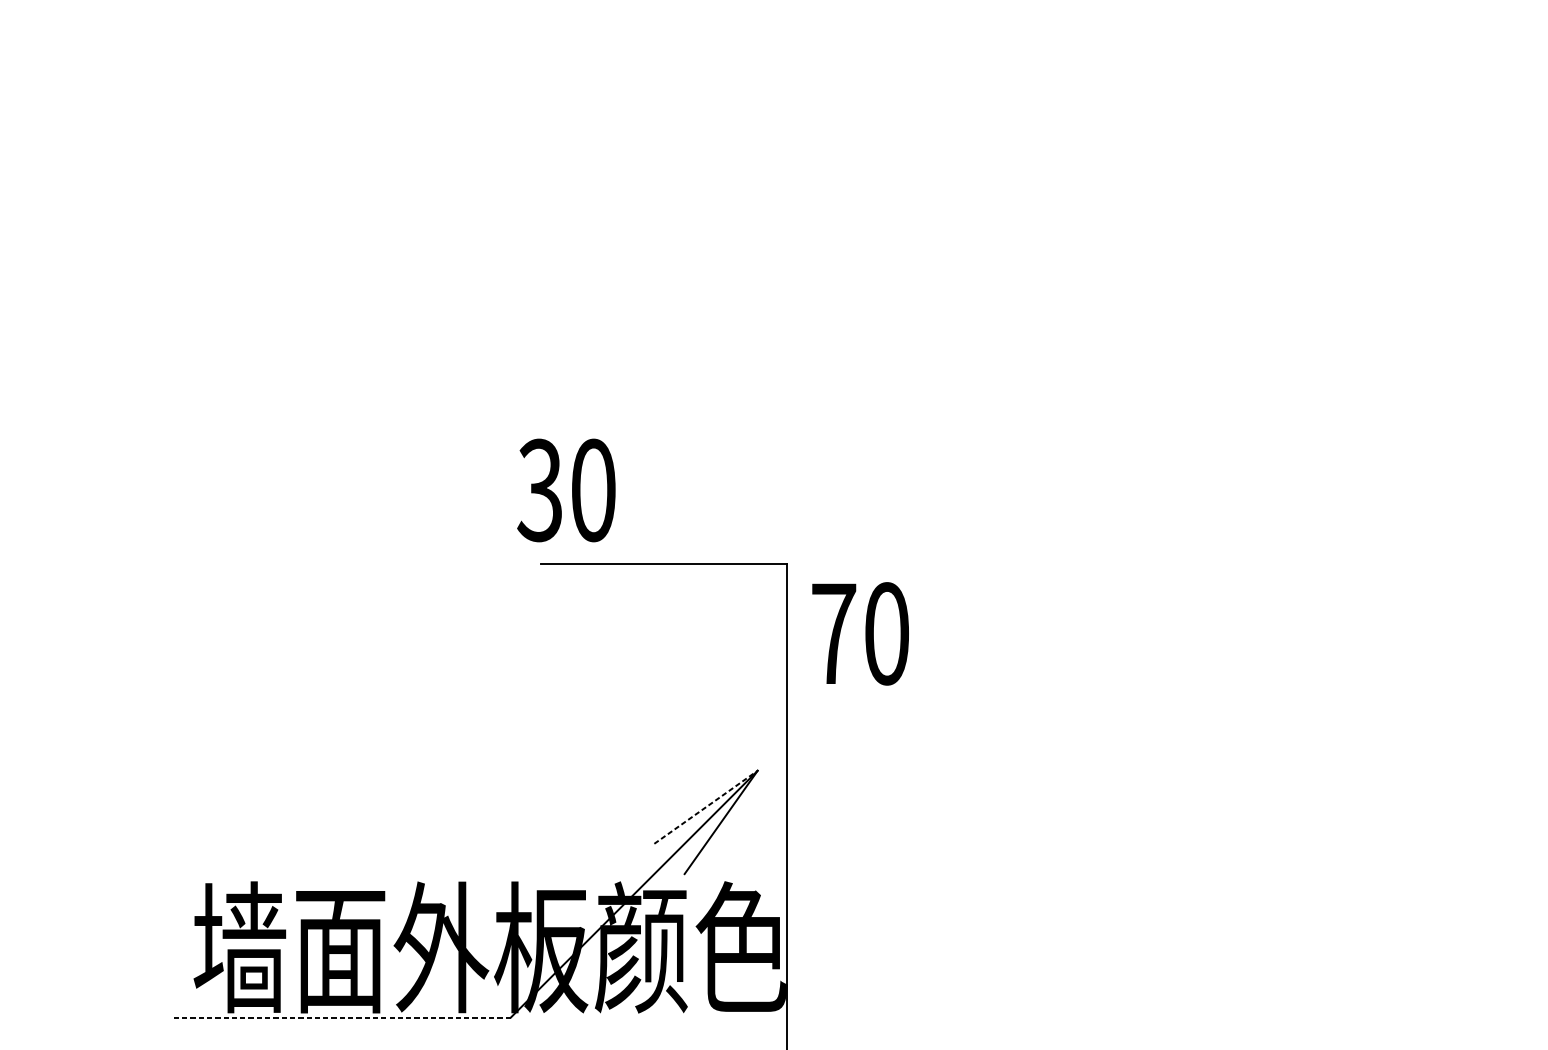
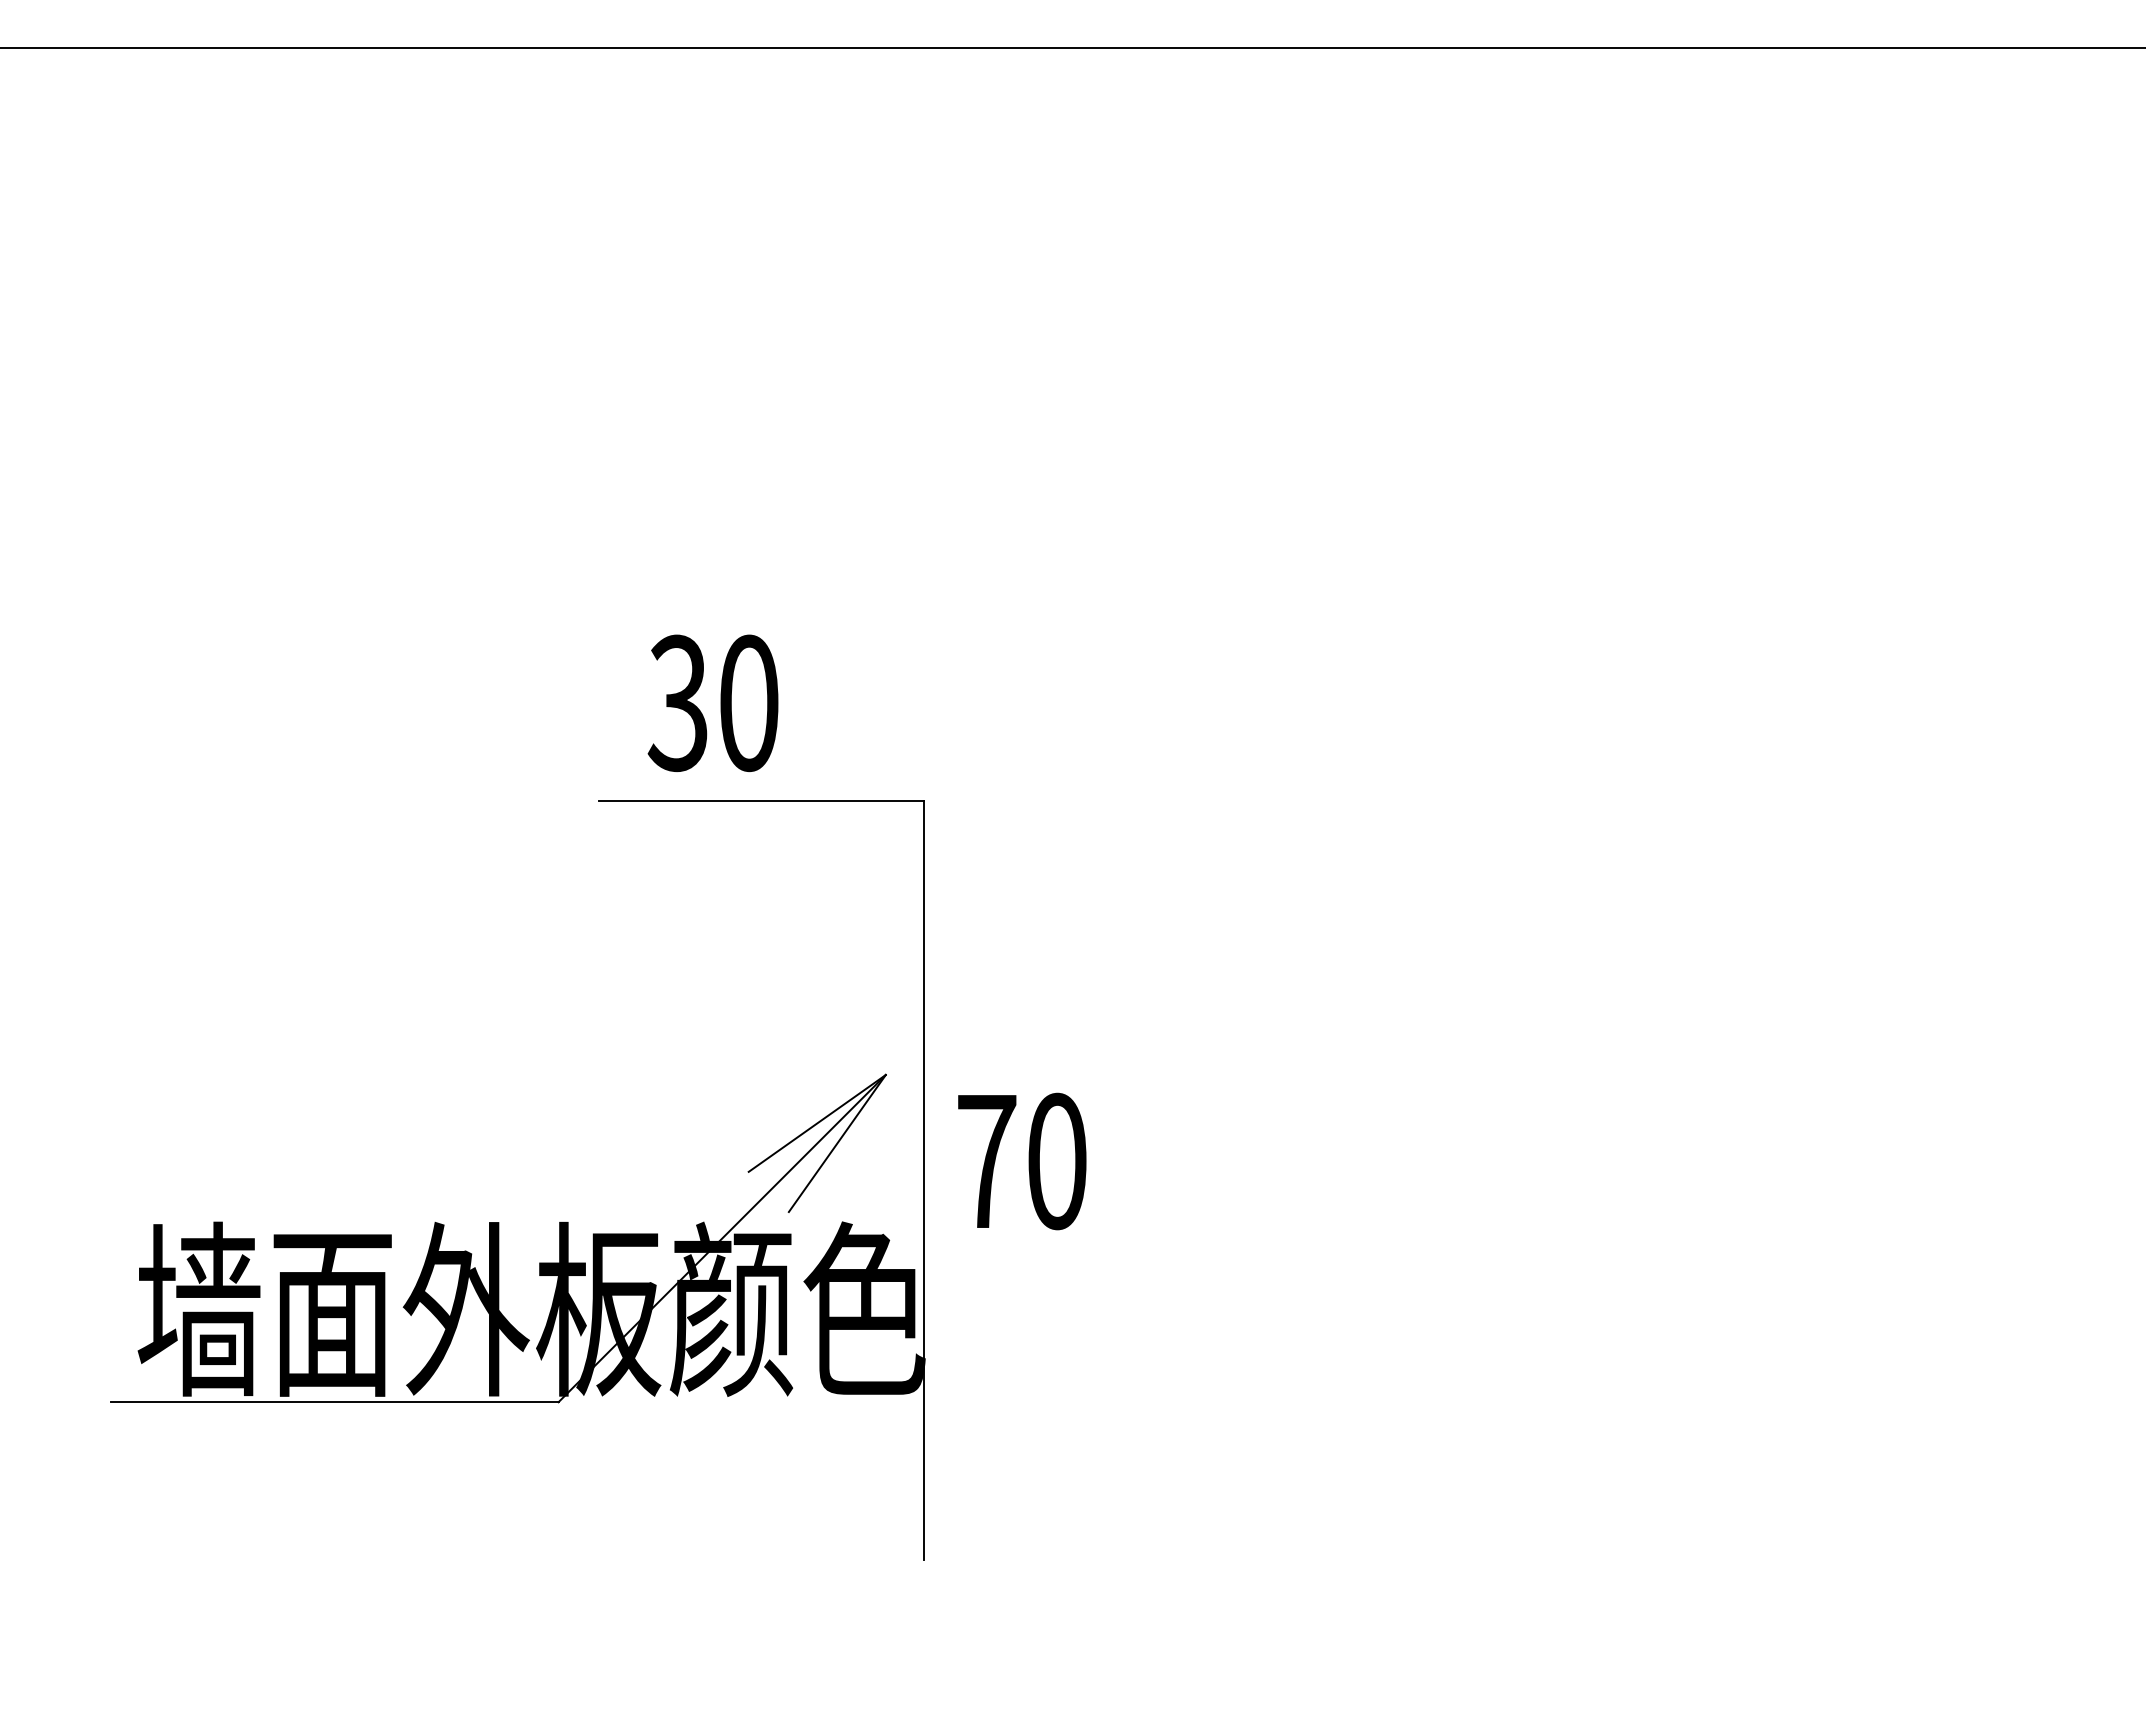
text: (565, 490) -> (712, 703), moved
text: (860, 633) -> (1022, 1161), moved
line: (706, 807) -> (817, 1123), dashed -> solid
line: (341, 1017) -> (334, 1402), dashed -> solid

